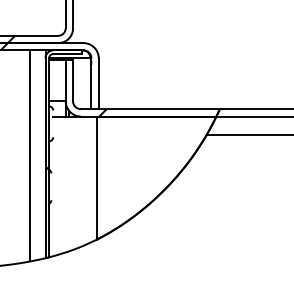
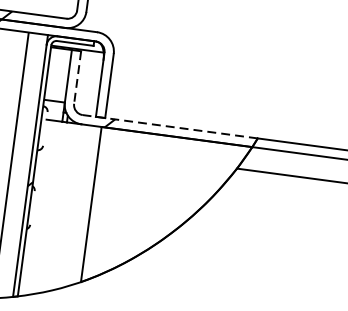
line: (73, 80) -> (78, 77), solid -> dashed
line: (149, 109) -> (169, 126), solid -> dashed

